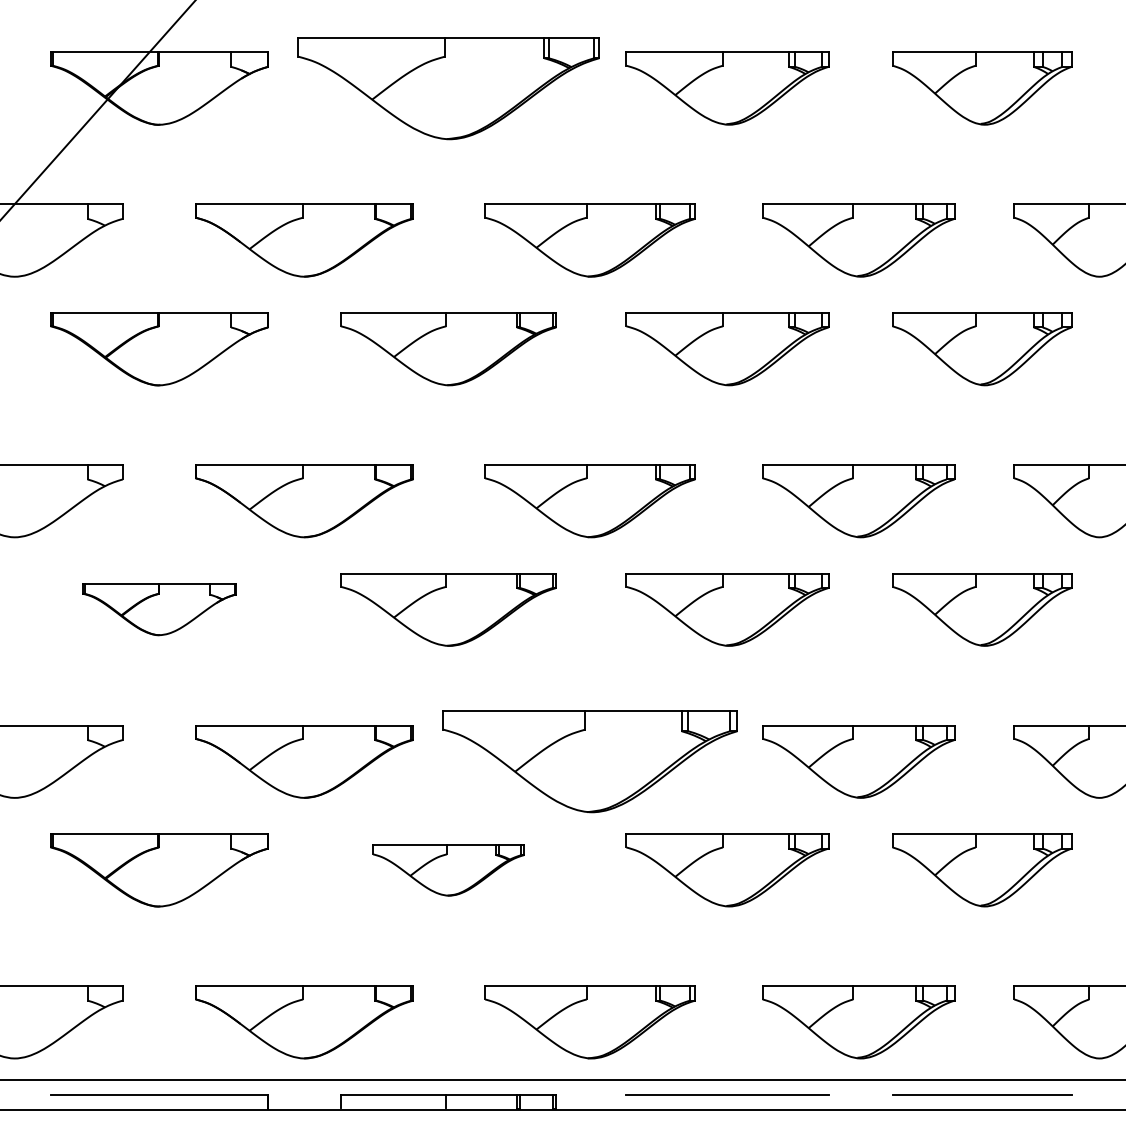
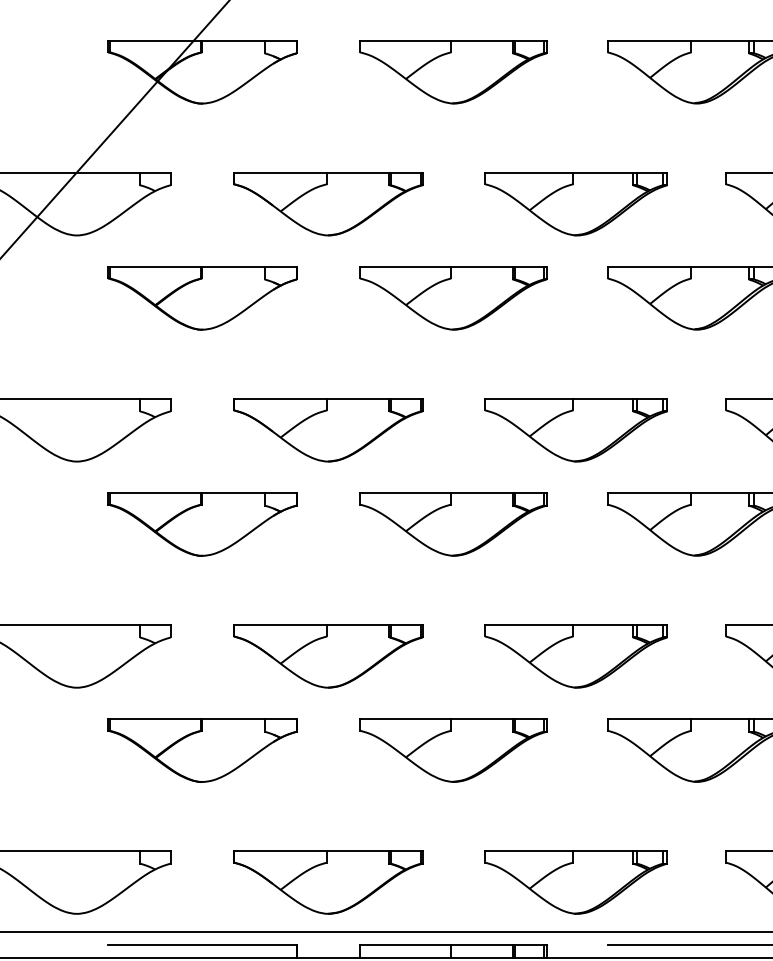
part: (448, 88) -> (453, 72), size x0.71
part: (159, 609) -> (202, 524), size x1.43
part: (589, 761) -> (575, 656), size x0.71
part: (448, 870) -> (453, 750), size x1.43

